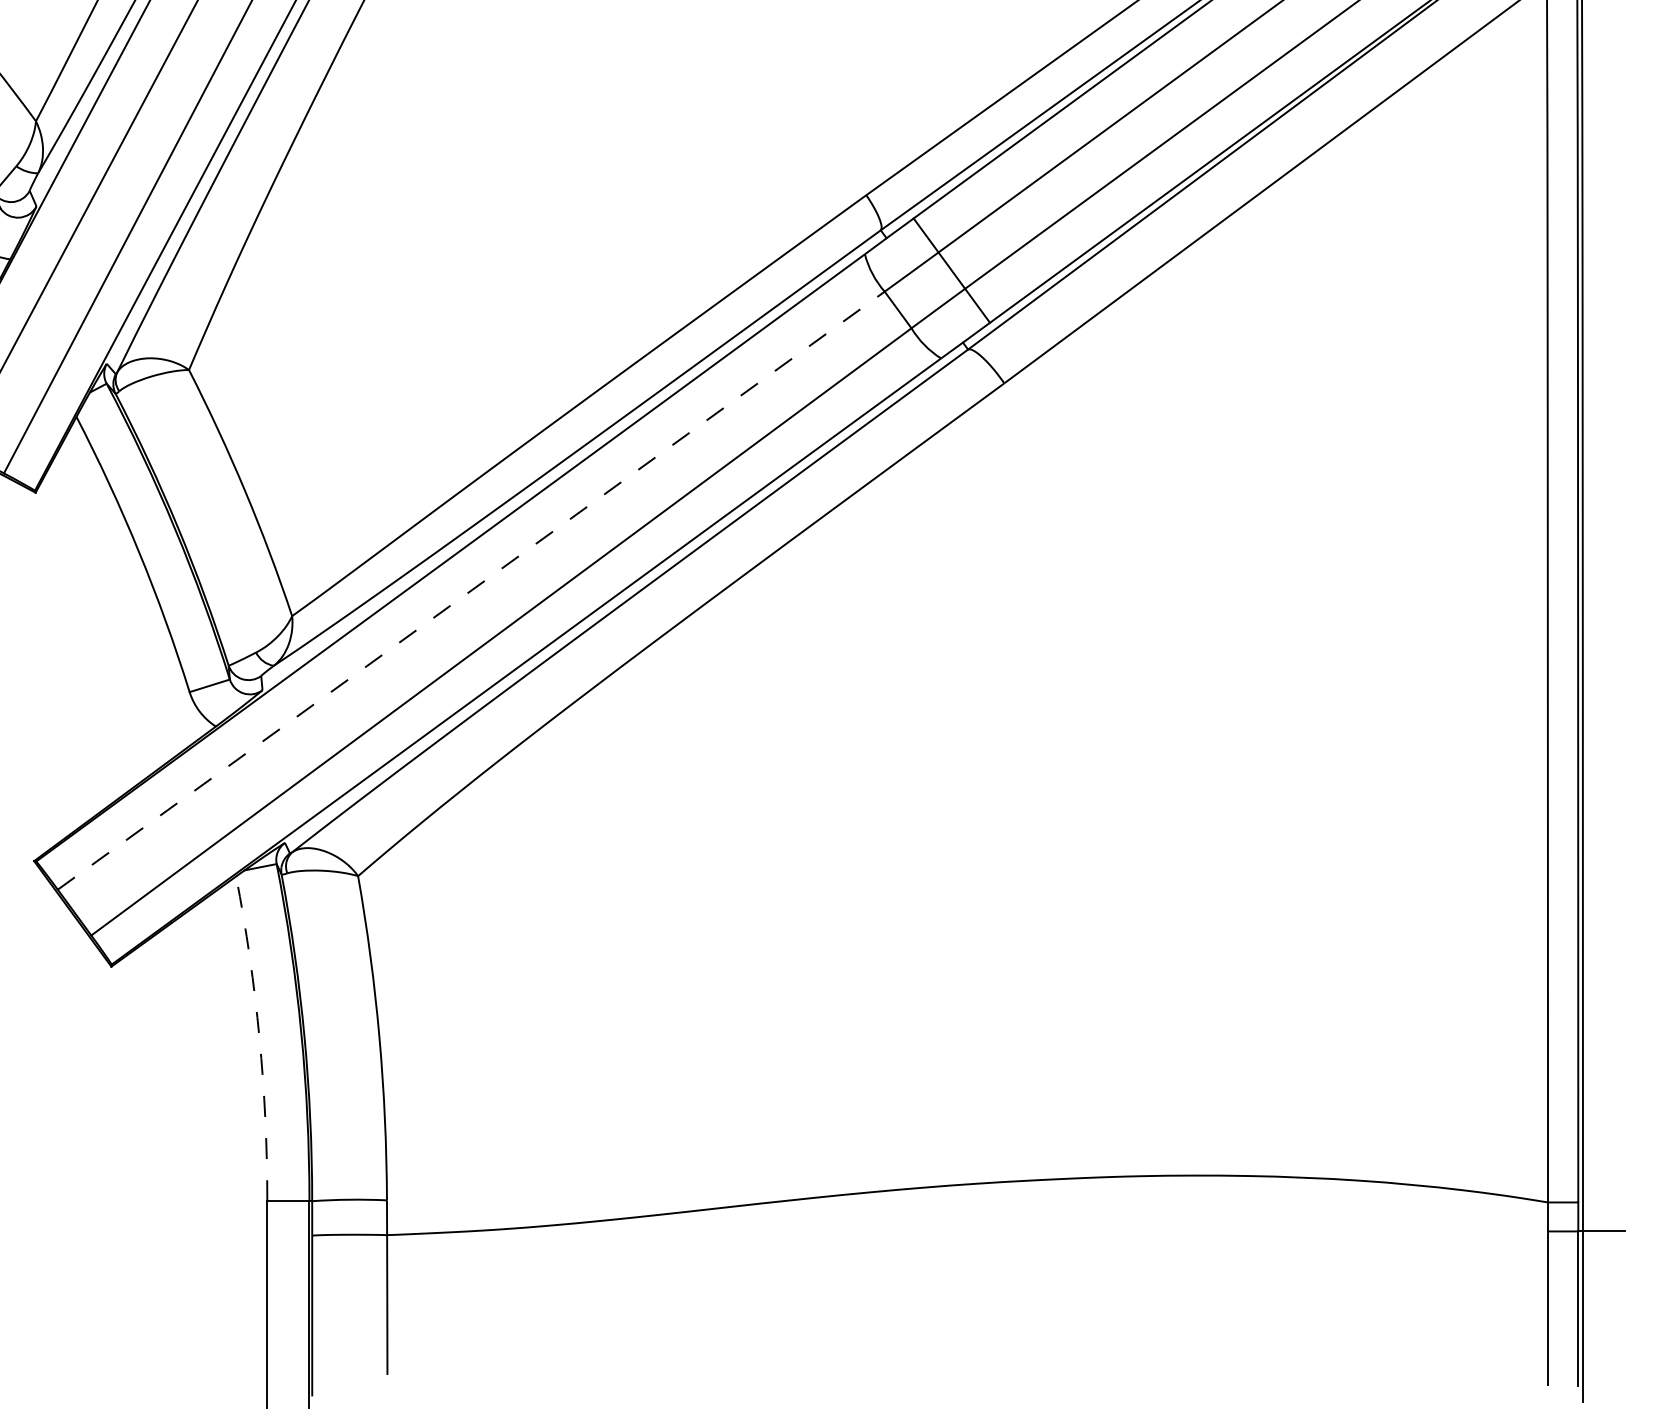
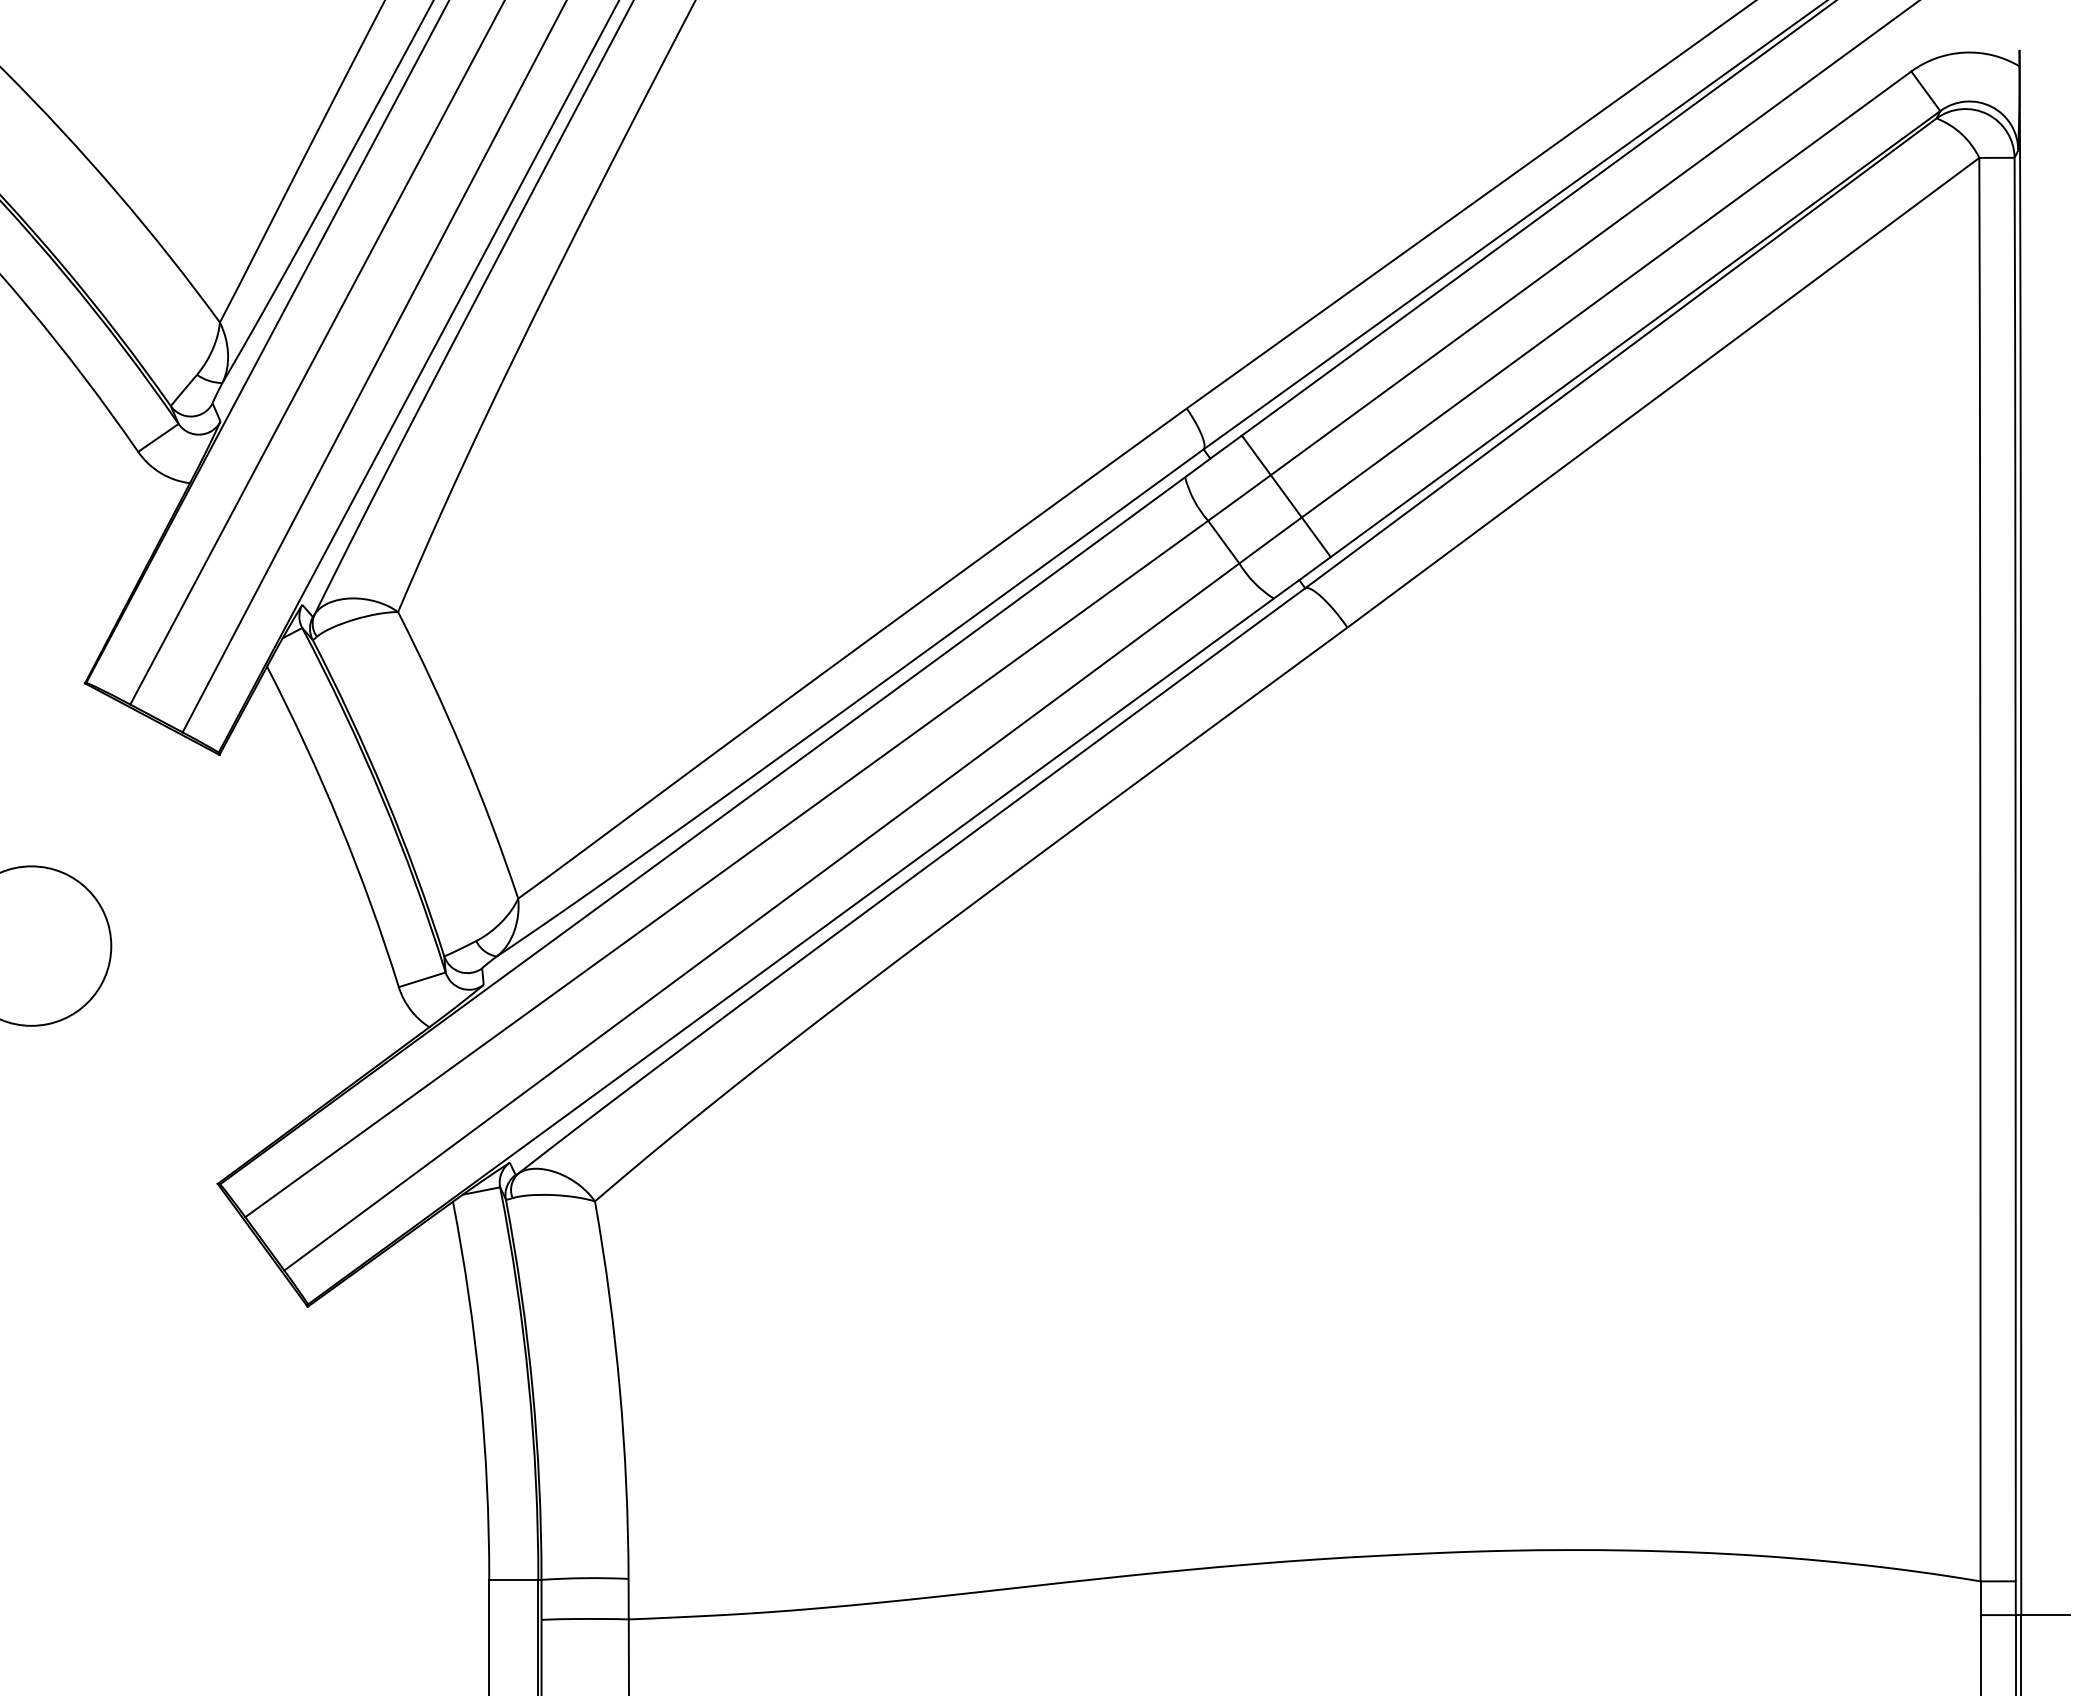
line: (471, 590) -> (727, 868), dashed -> solid
arc: (259, 1037) -> (480, 1389), dashed -> solid

